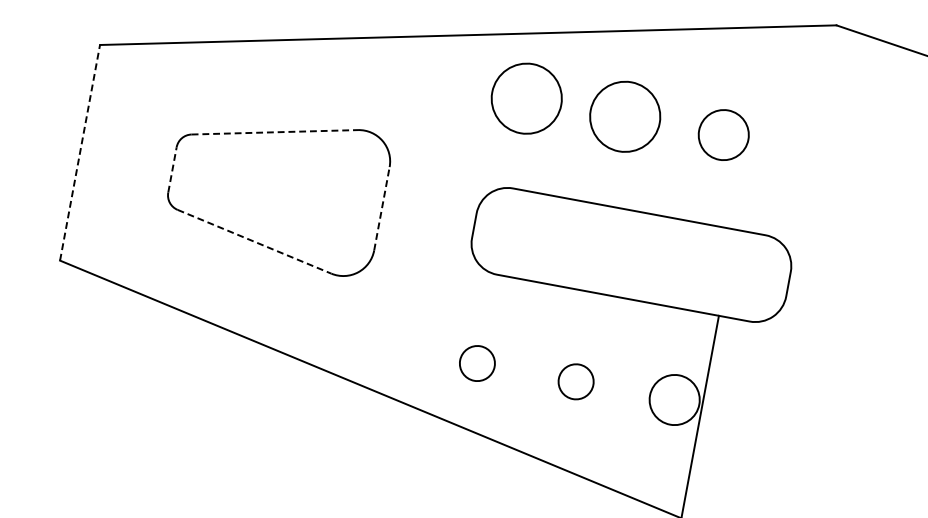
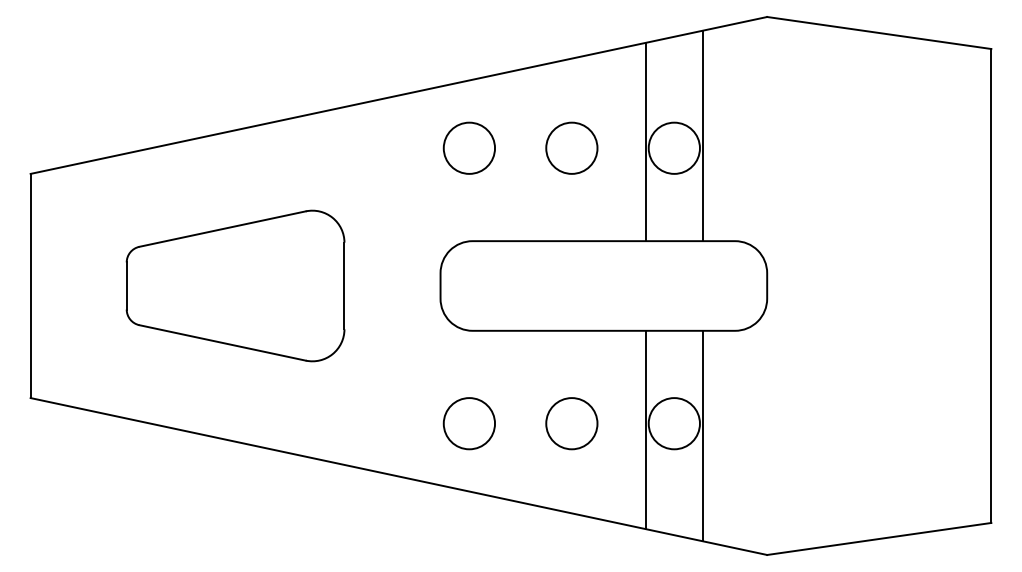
circle: (525, 97) -> (468, 147), size x0.71
circle: (624, 116) -> (571, 147), size x0.71
line: (697, 123) -> (645, 141), added
line: (754, 128) -> (703, 135), added
line: (275, 132) -> (223, 229), dashed -> solid
line: (79, 152) -> (30, 285), dashed -> solid
line: (172, 170) -> (126, 286), dashed -> solid
line: (382, 208) -> (344, 285), dashed -> solid
line: (255, 242) -> (223, 343), dashed -> solid
circle: (476, 363) -> (468, 423), size x1.43
circle: (575, 381) -> (571, 423), size x1.43
line: (645, 400) -> (645, 429), added

